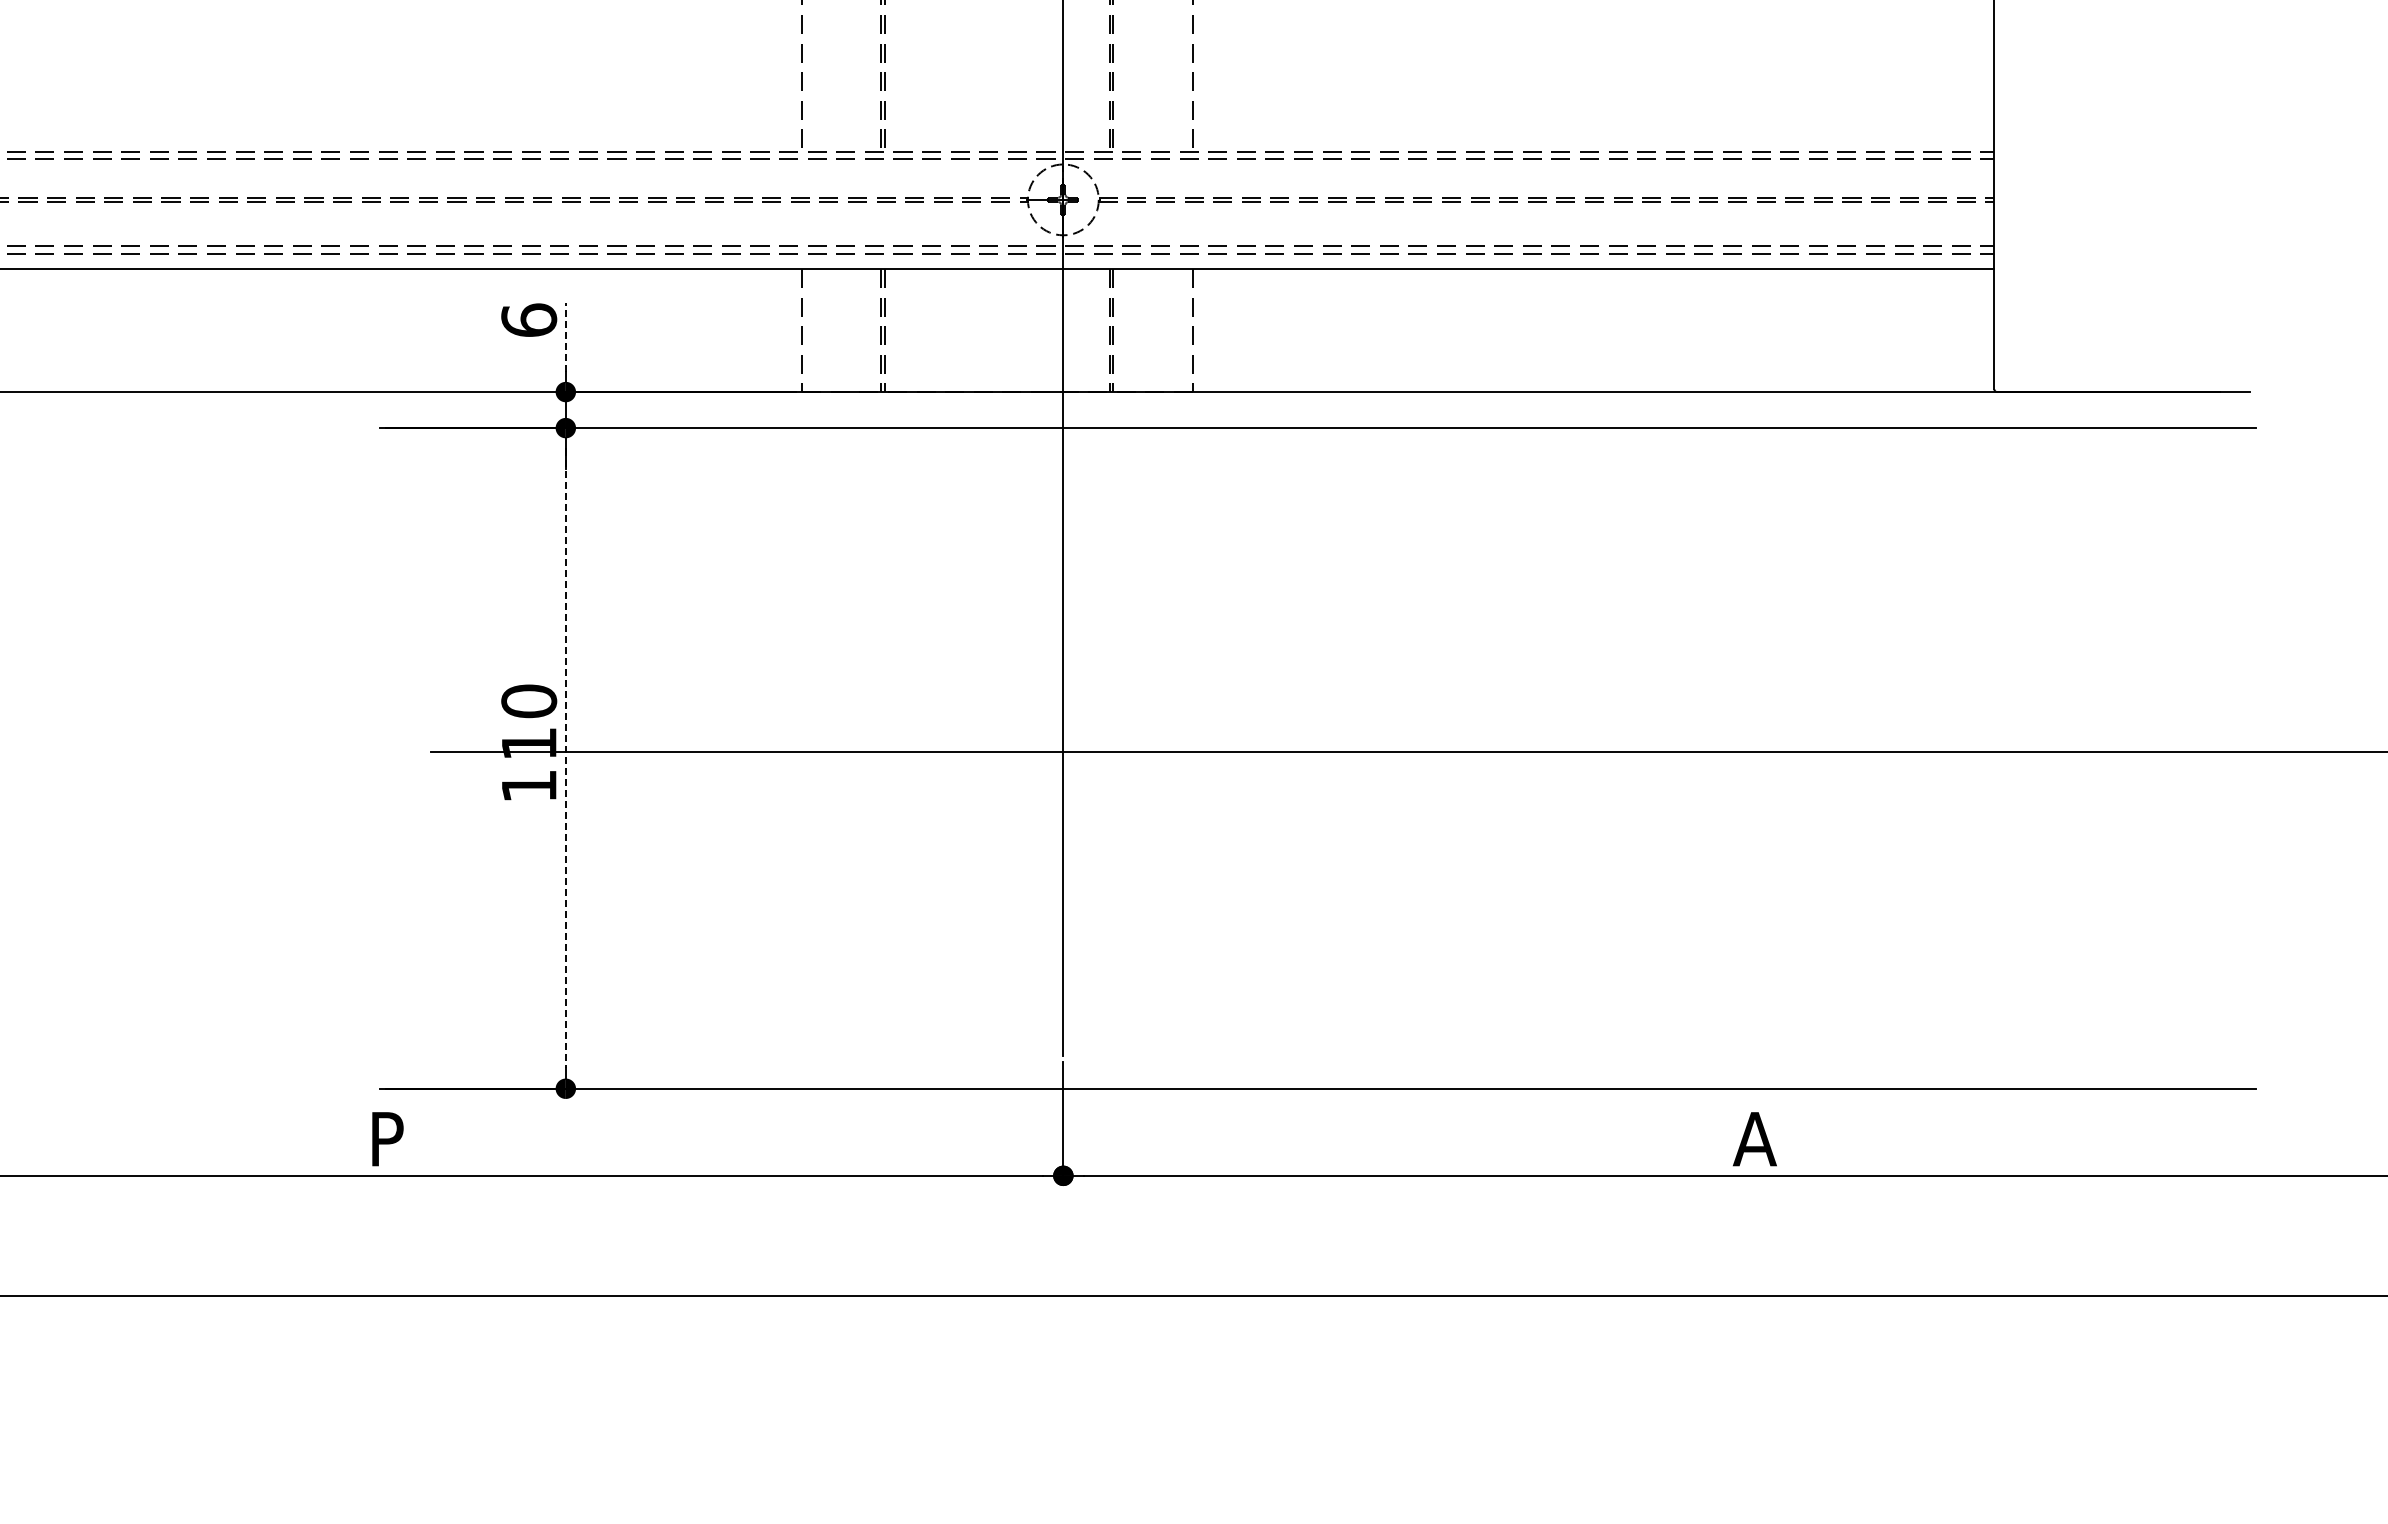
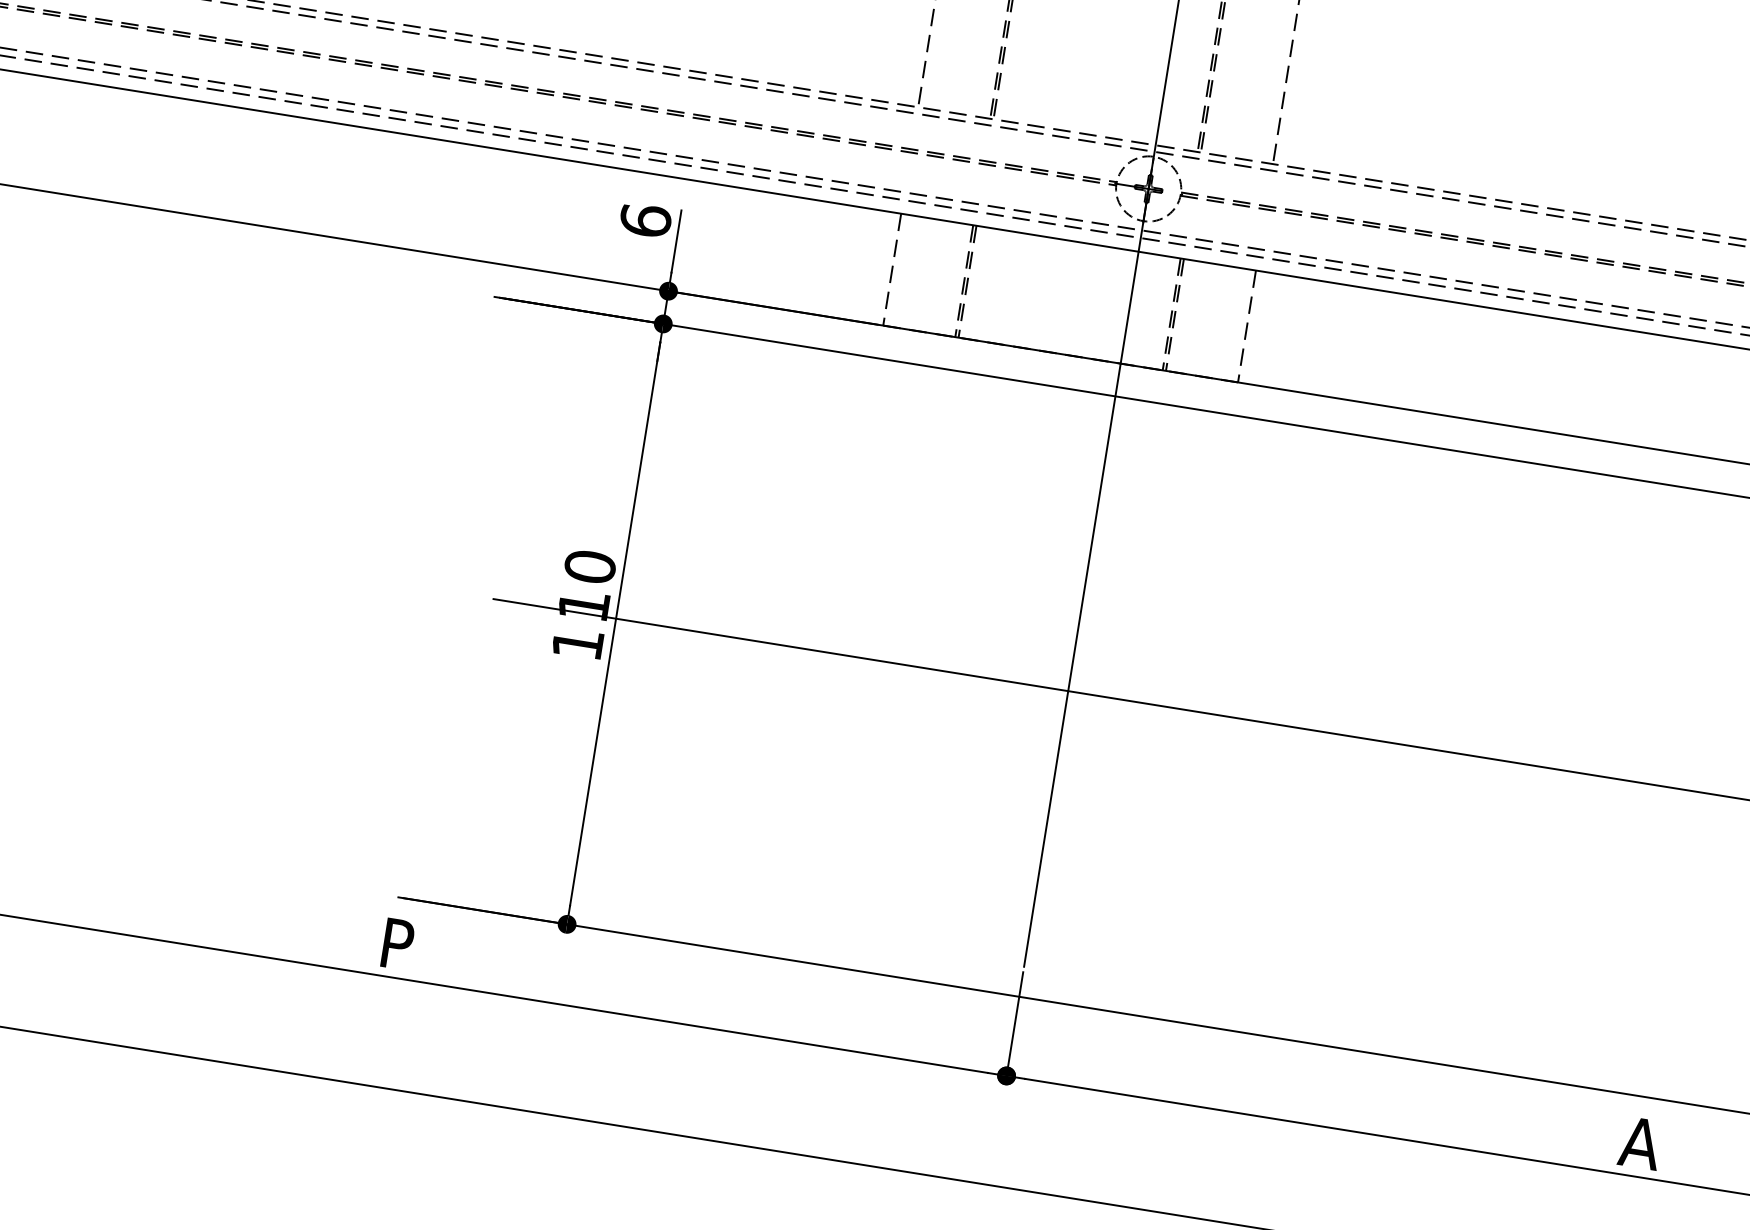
line: (565, 336) -> (676, 240), dashed -> solid
line: (565, 758) -> (614, 624), dashed -> solid

